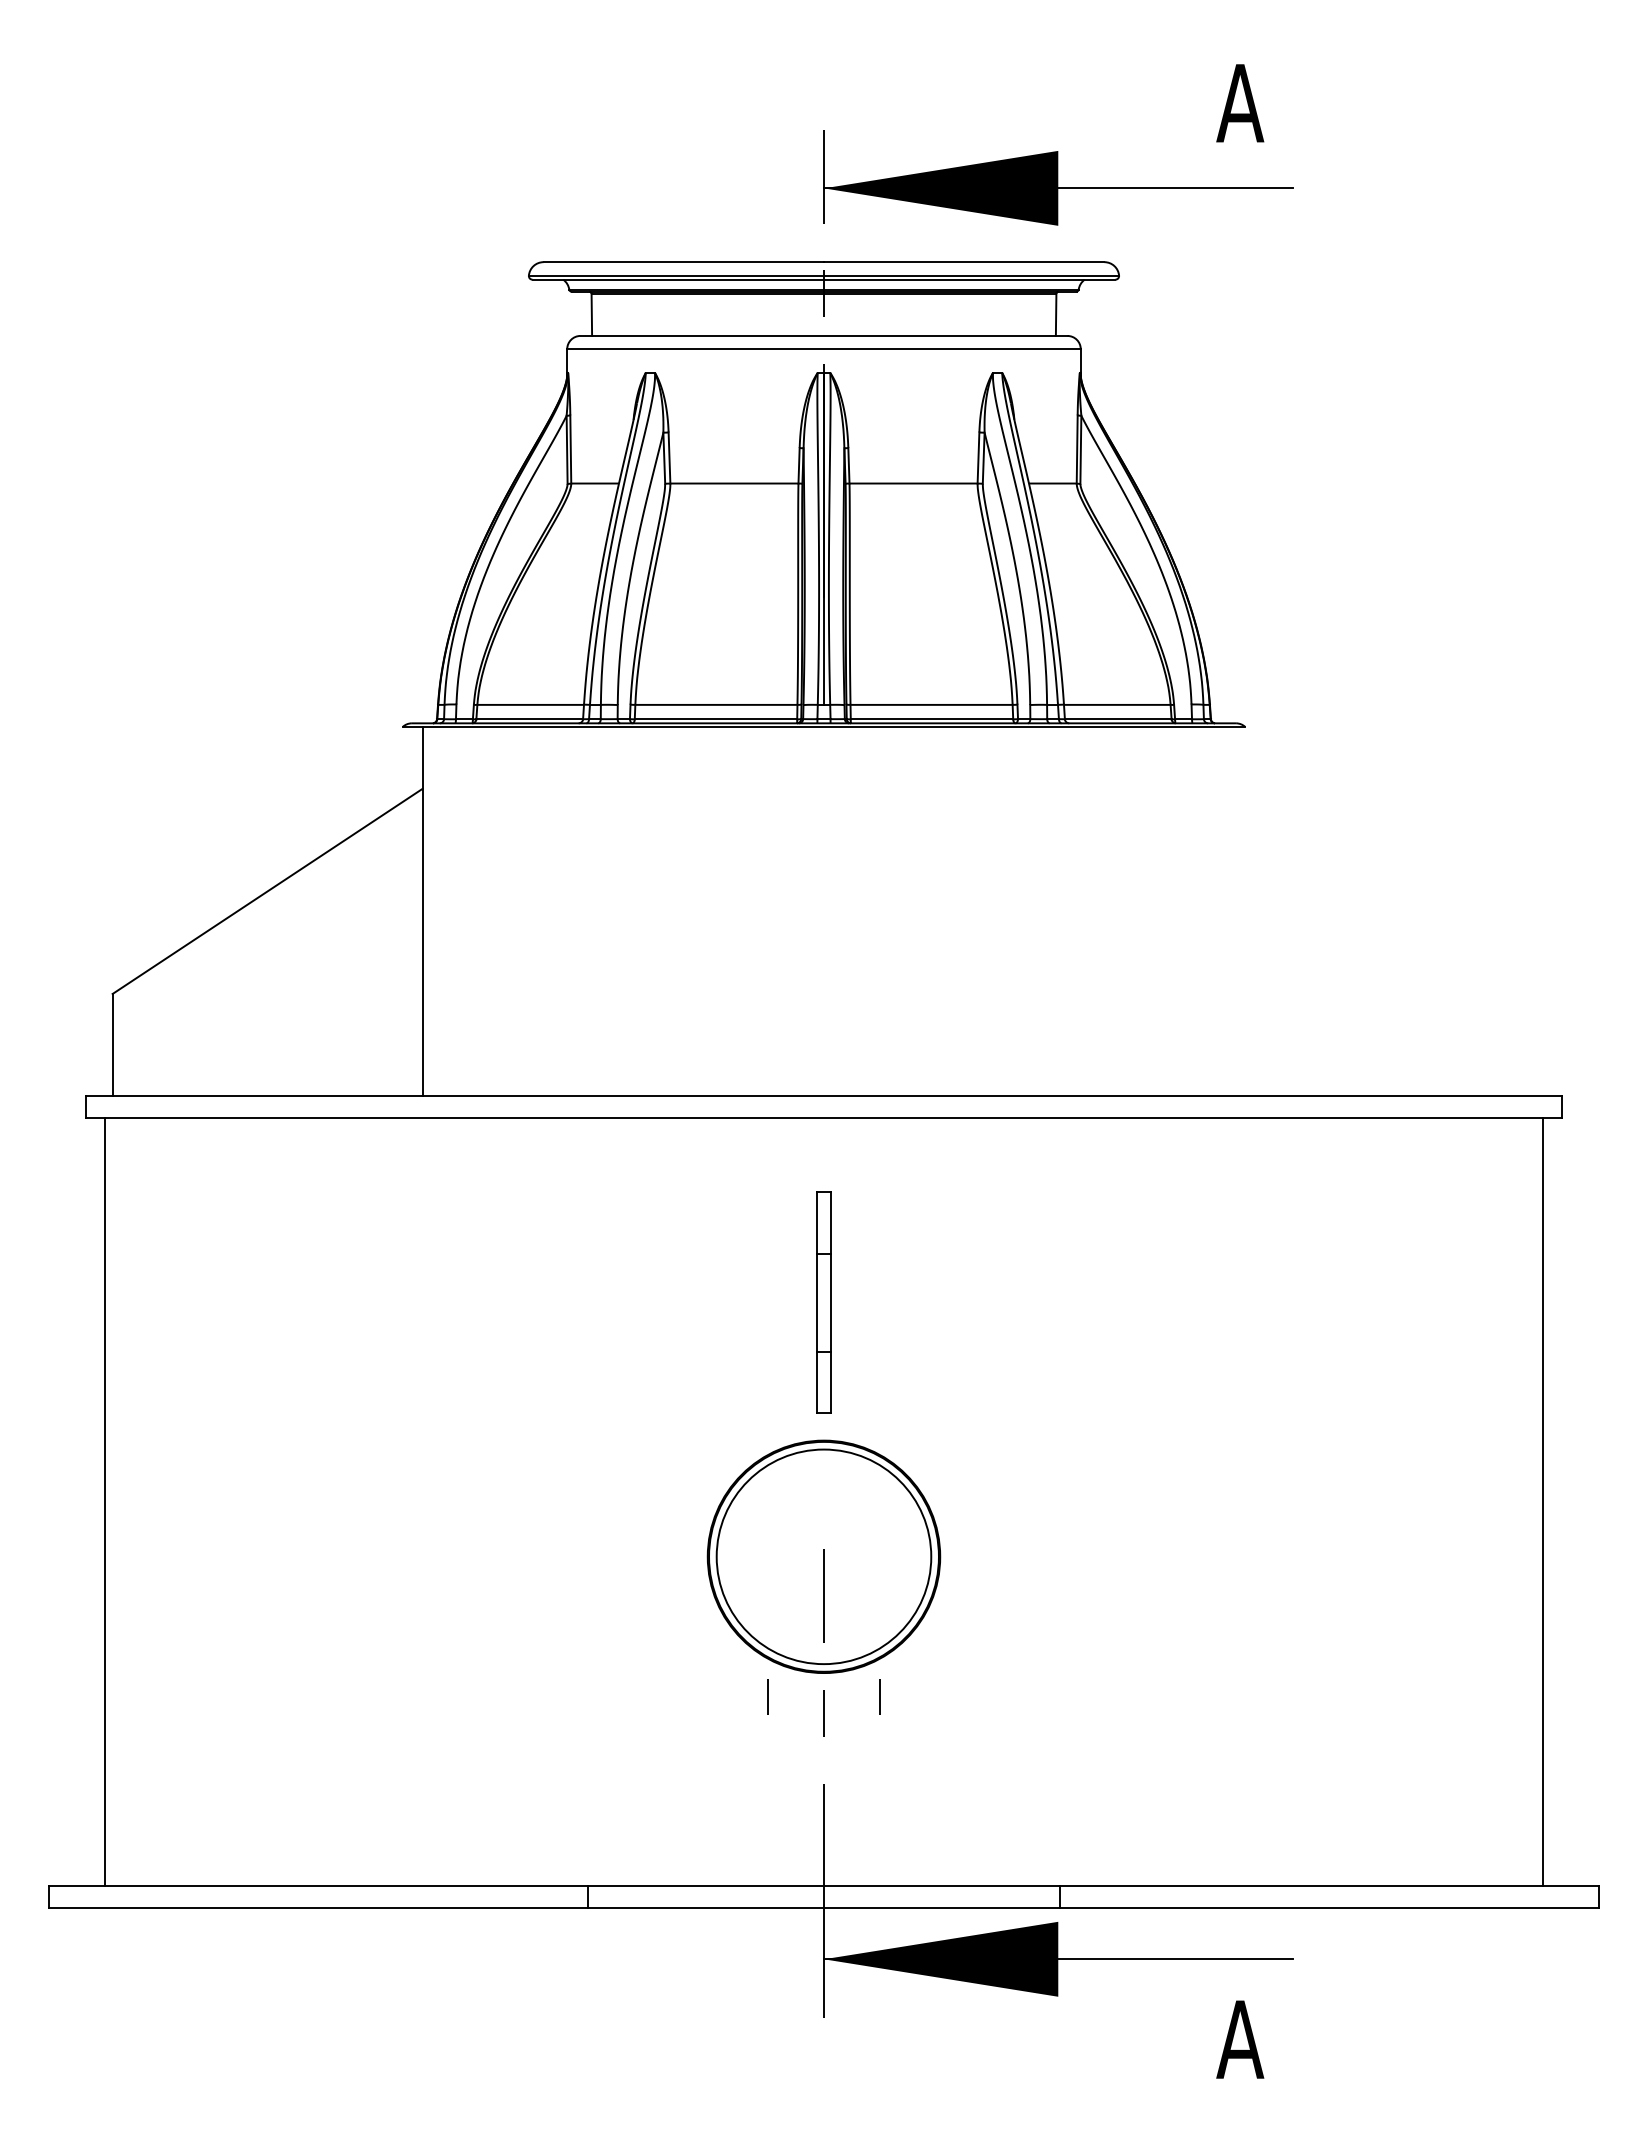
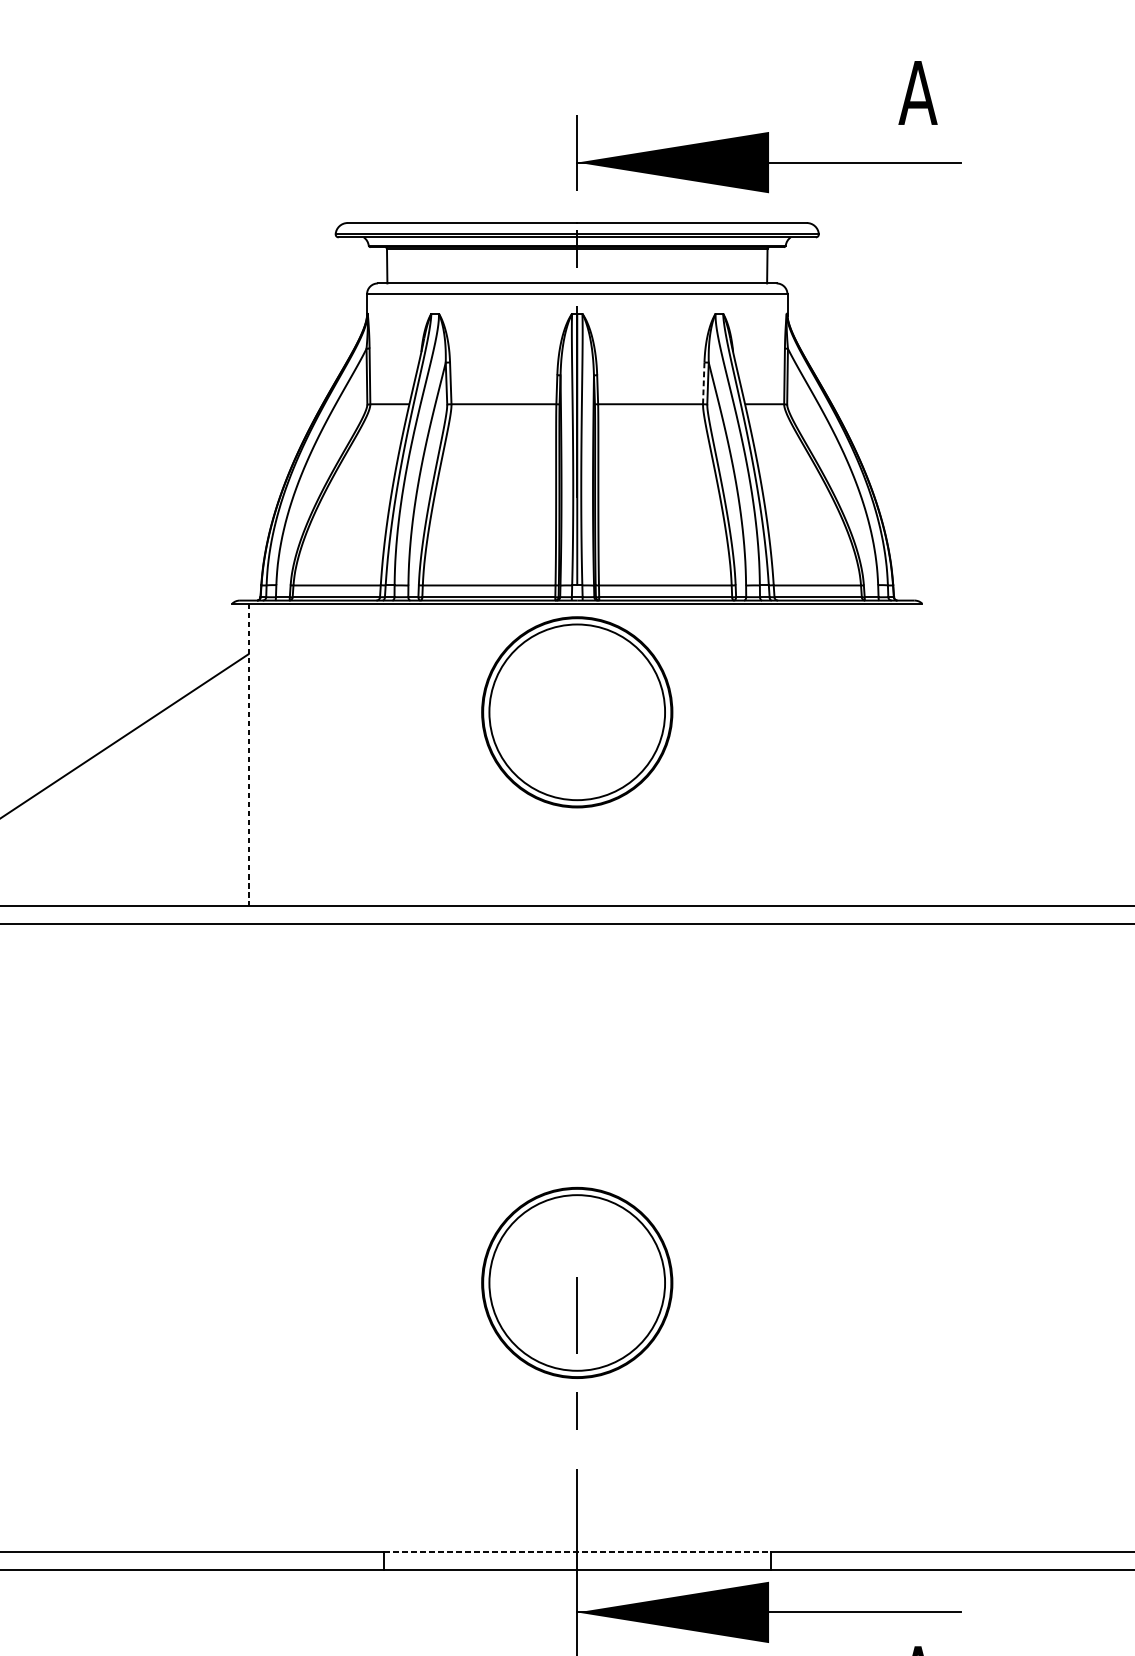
line: (978, 458) -> (703, 383), solid -> dashed
part: (823, 859) -> (576, 712), added
line: (422, 912) -> (248, 755), solid -> dashed
part: (823, 1302) -> (576, 1074), removed
line: (767, 1696) -> (531, 1397), removed
line: (880, 1696) -> (623, 1397), removed
line: (824, 1885) -> (577, 1552), solid -> dashed

